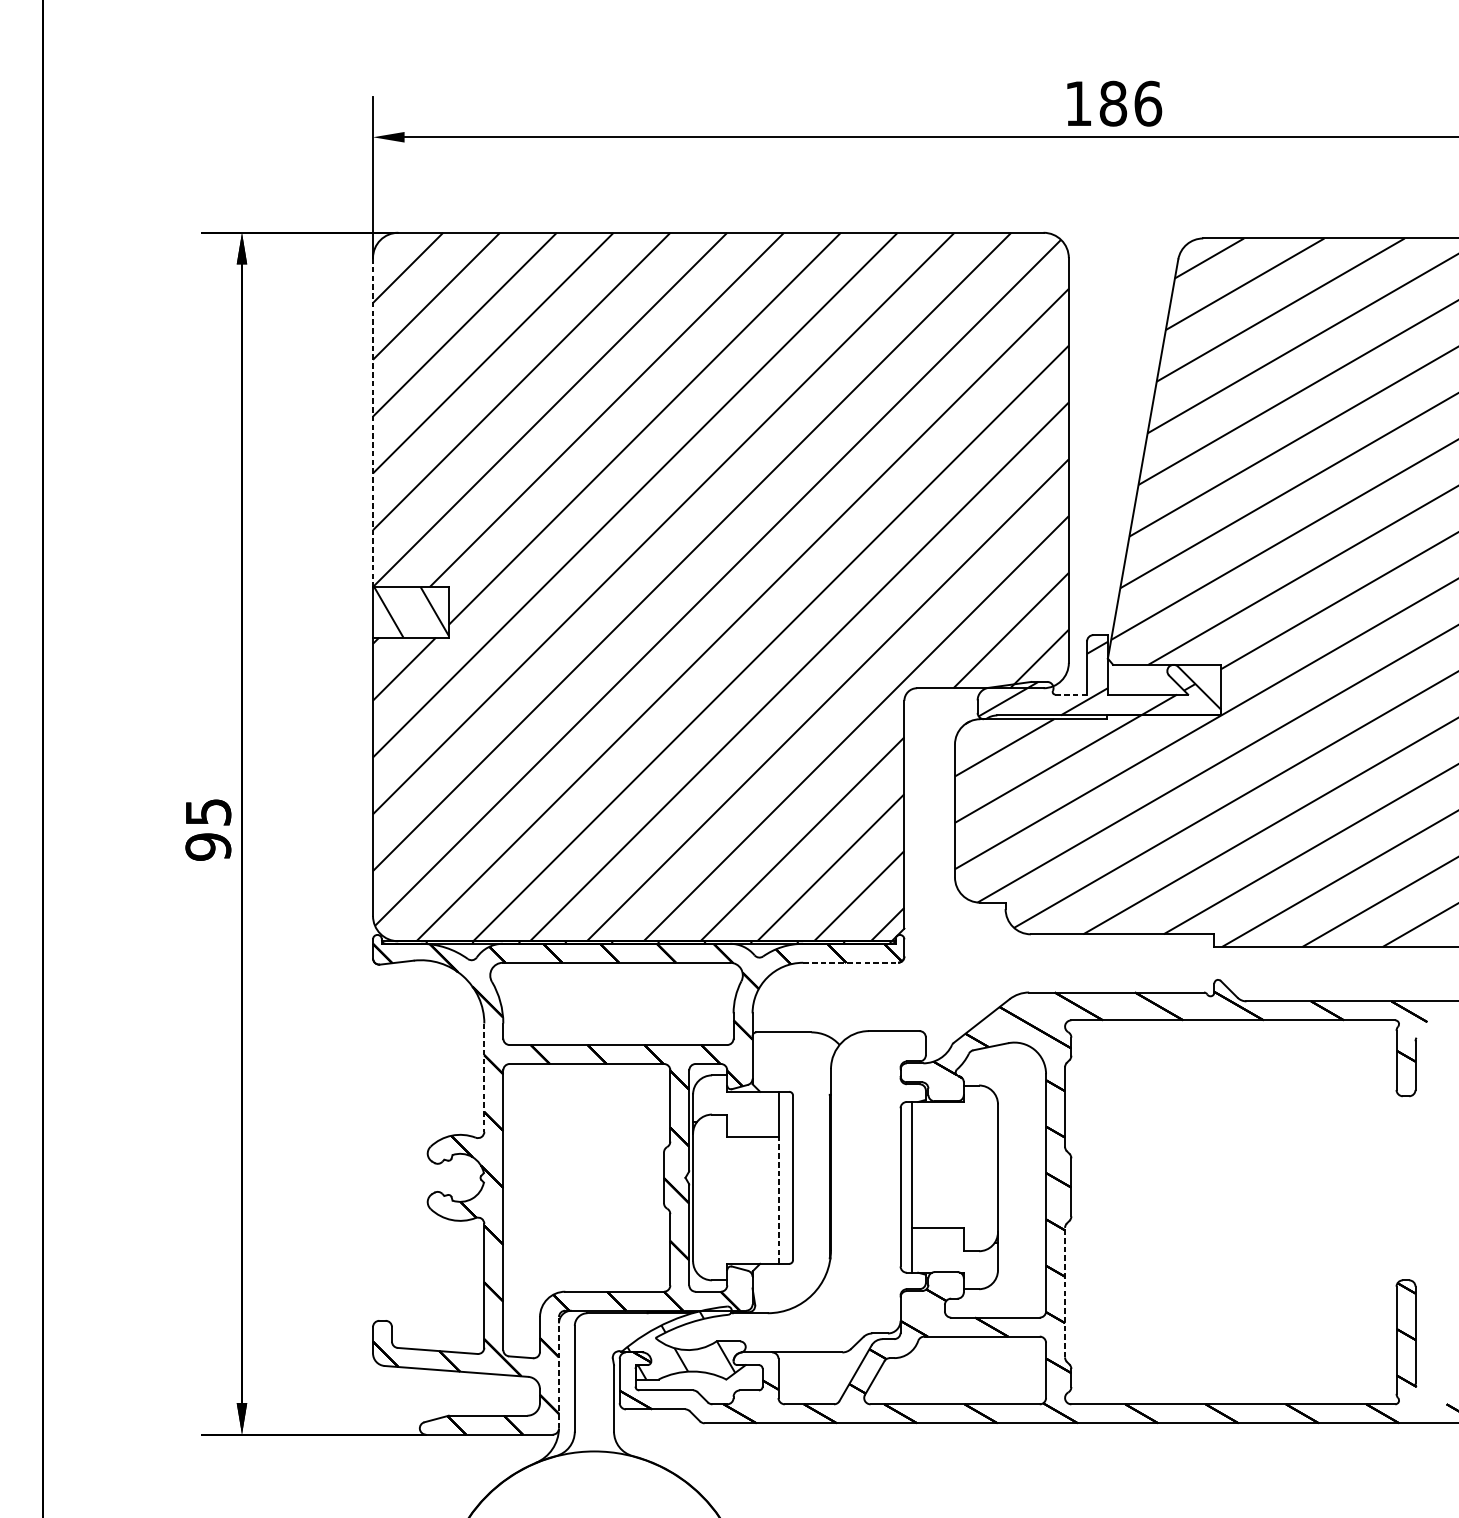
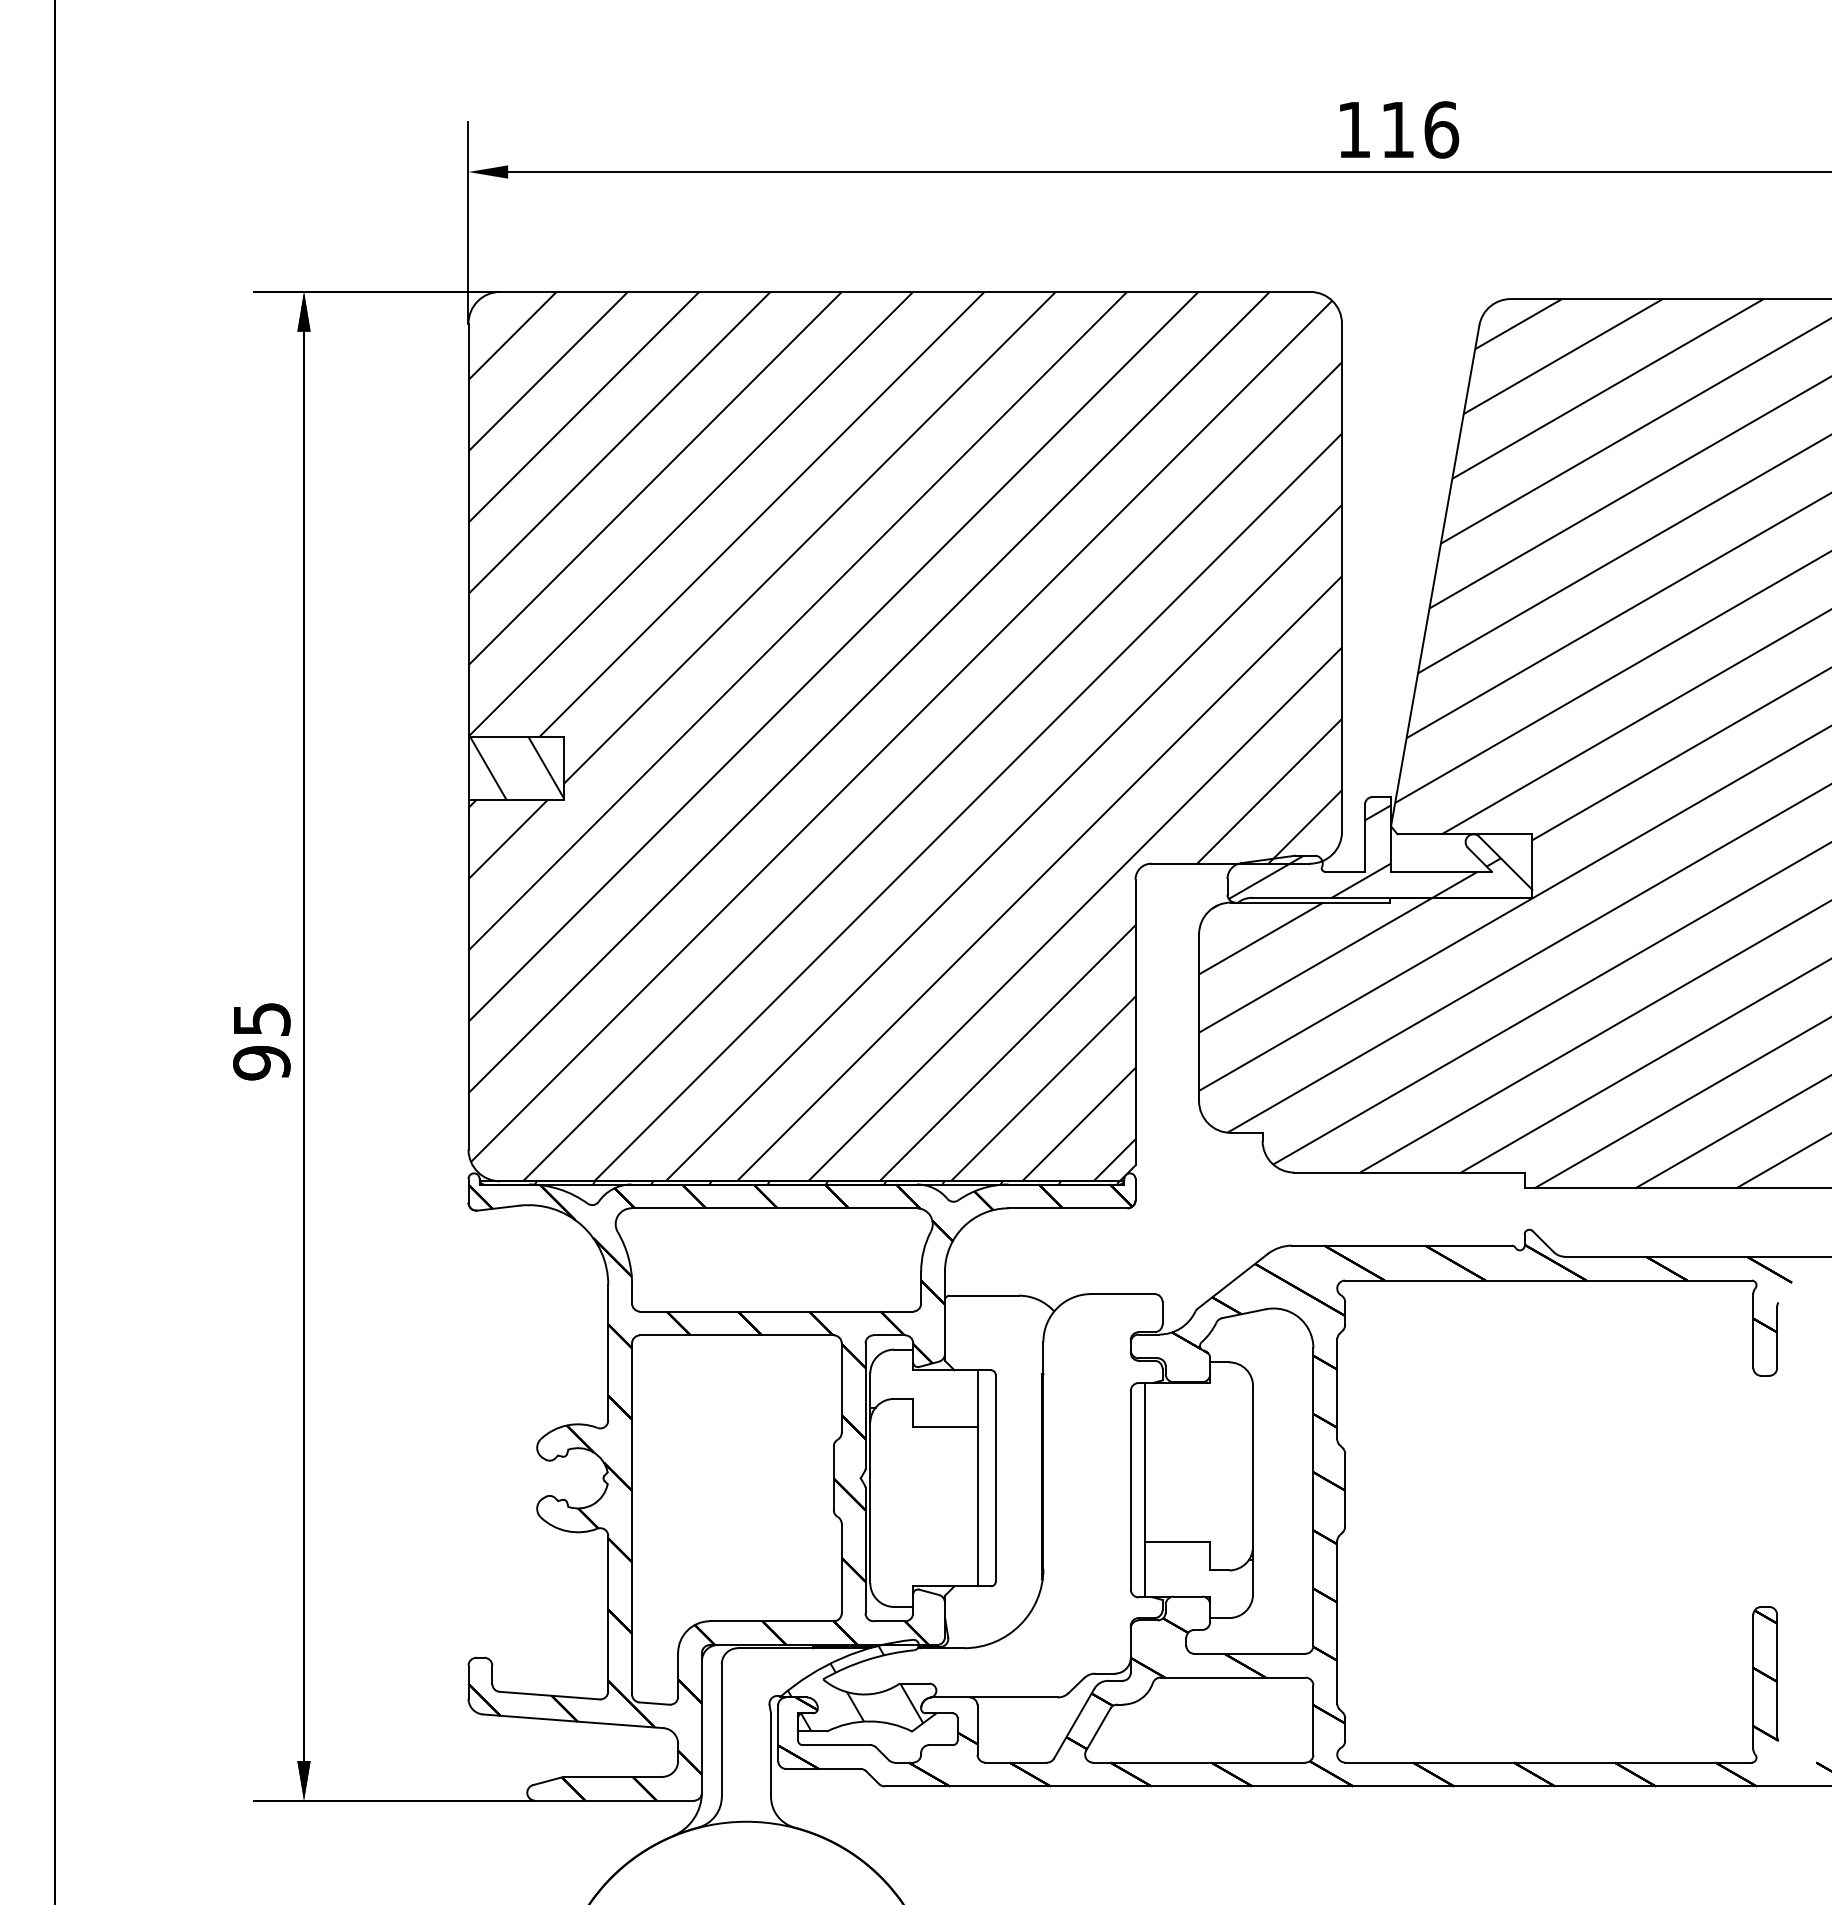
text: (1113, 103) -> (1397, 129), 186 -> 116
line: (373, 422) -> (468, 530), dashed -> solid
line: (1070, 694) -> (1344, 871), dashed -> solid
line: (850, 962) -> (1068, 1208), dashed -> solid
line: (484, 1077) -> (608, 1352), dashed -> solid
line: (779, 1200) -> (978, 1506), dashed -> solid
line: (1065, 1291) -> (1337, 1621), dashed -> solid
line: (558, 1372) -> (701, 1722), dashed -> solid

